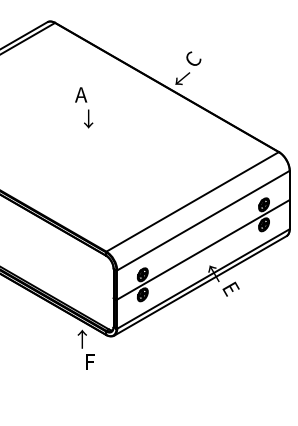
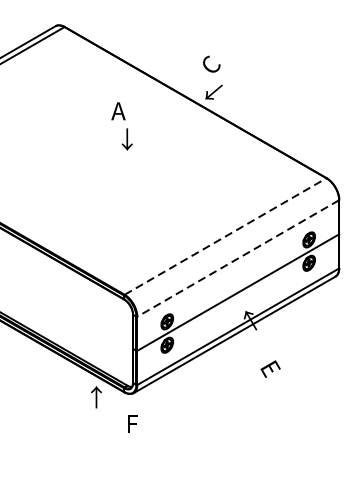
text: (193, 58) -> (211, 63), moved
text: (84, 107) -> (122, 126), moved
line: (192, 201) -> (225, 236), solid -> dashed
line: (203, 220) -> (238, 258), solid -> dashed
text: (230, 288) -> (269, 368), moved
text: (90, 361) -> (132, 423), moved

